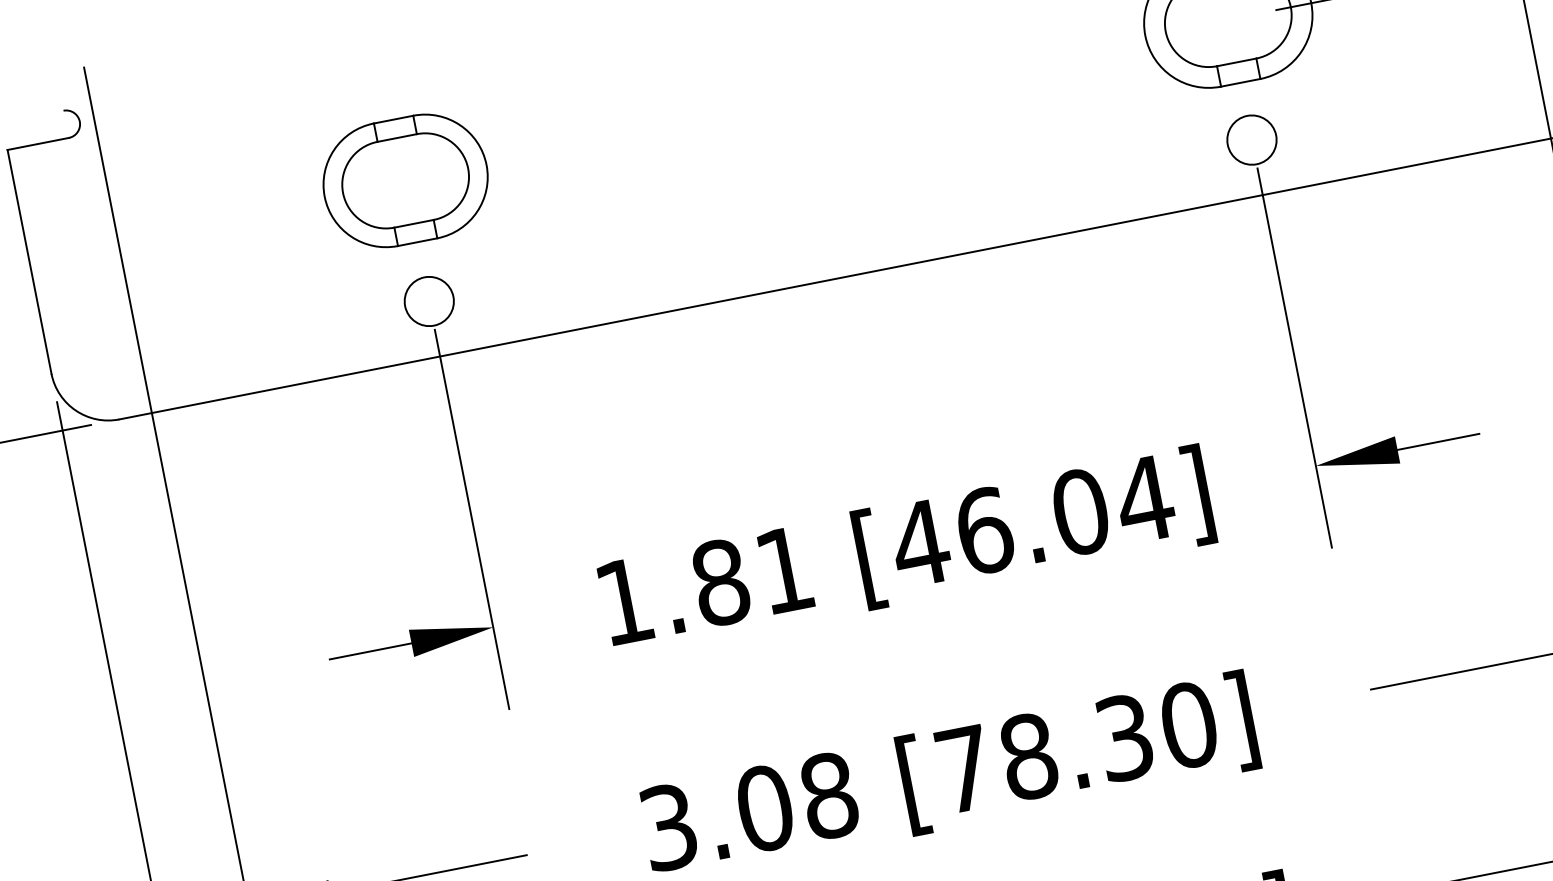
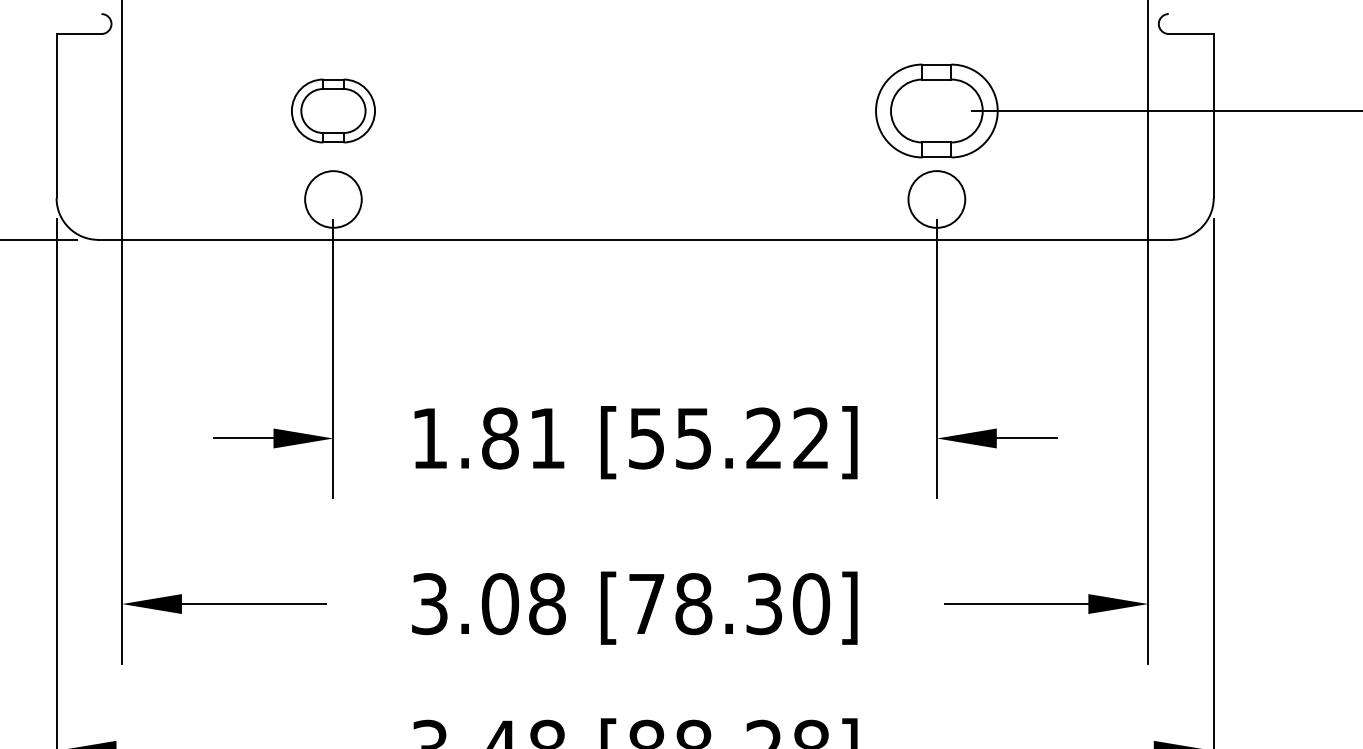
circle: (1251, 140) -> (936, 199), size x1.6
part: (405, 180) -> (333, 110), size x0.7
circle: (429, 301) -> (333, 199), size x1.6
text: (1031, 521) -> (728, 438), [46.04] -> [55.22]

